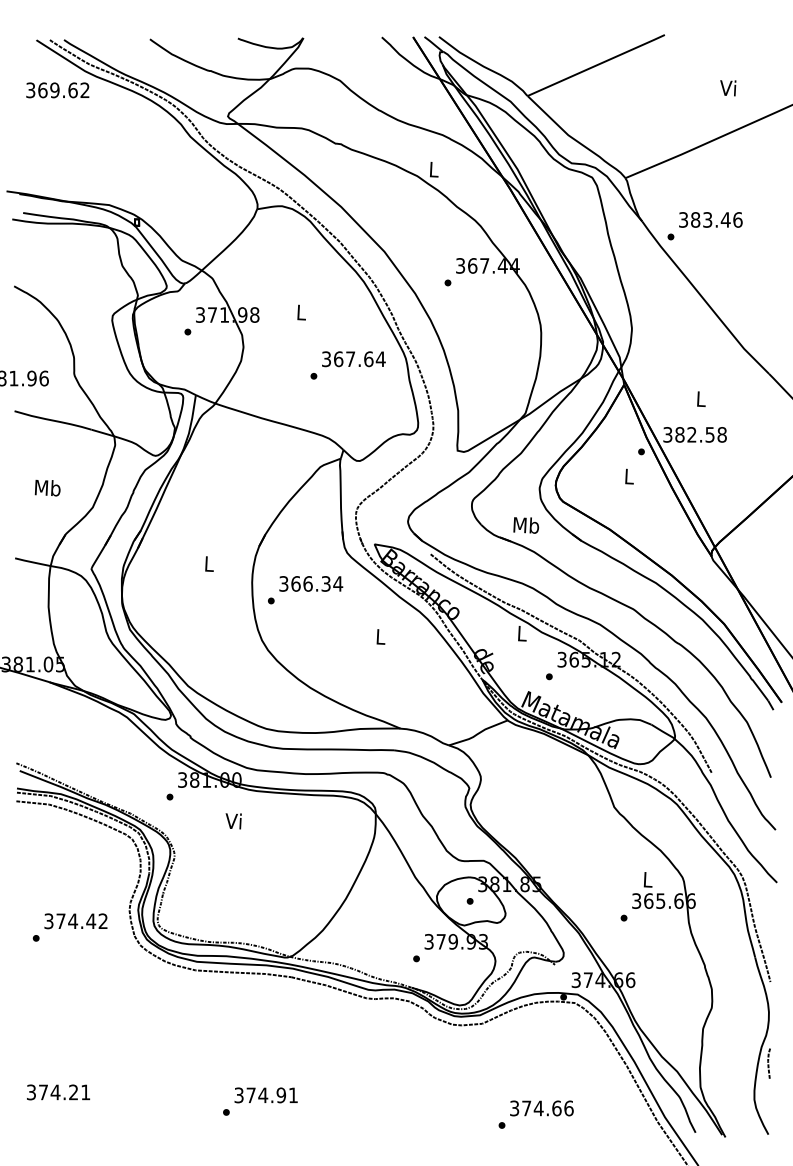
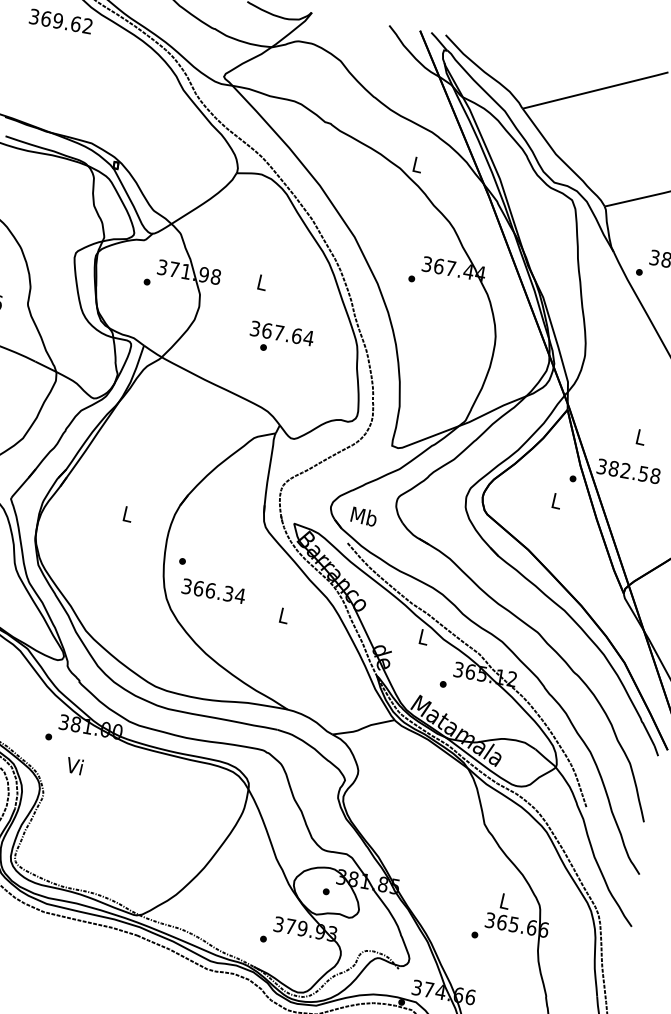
text: (353, 359) -> (281, 333), moved
text: (526, 525) -> (364, 516), moved
text: (311, 583) -> (214, 590), moved
text: (233, 821) -> (74, 766), moved

